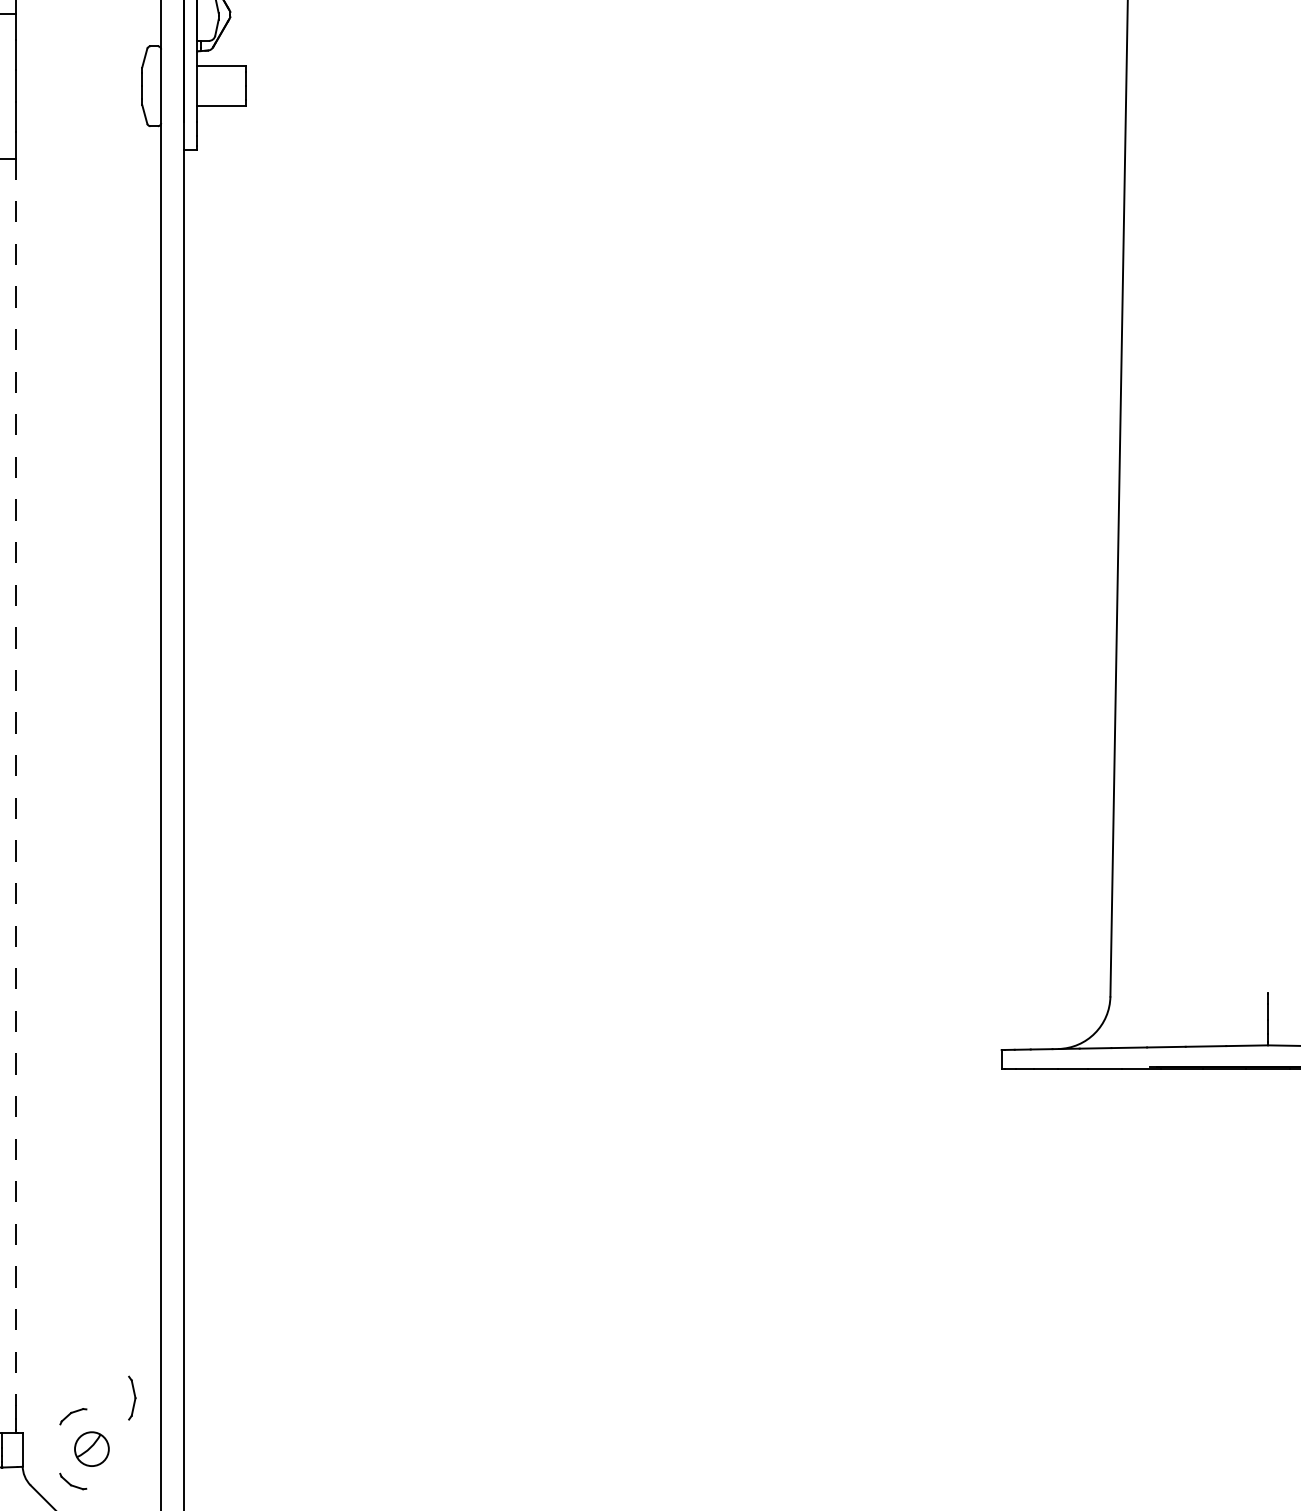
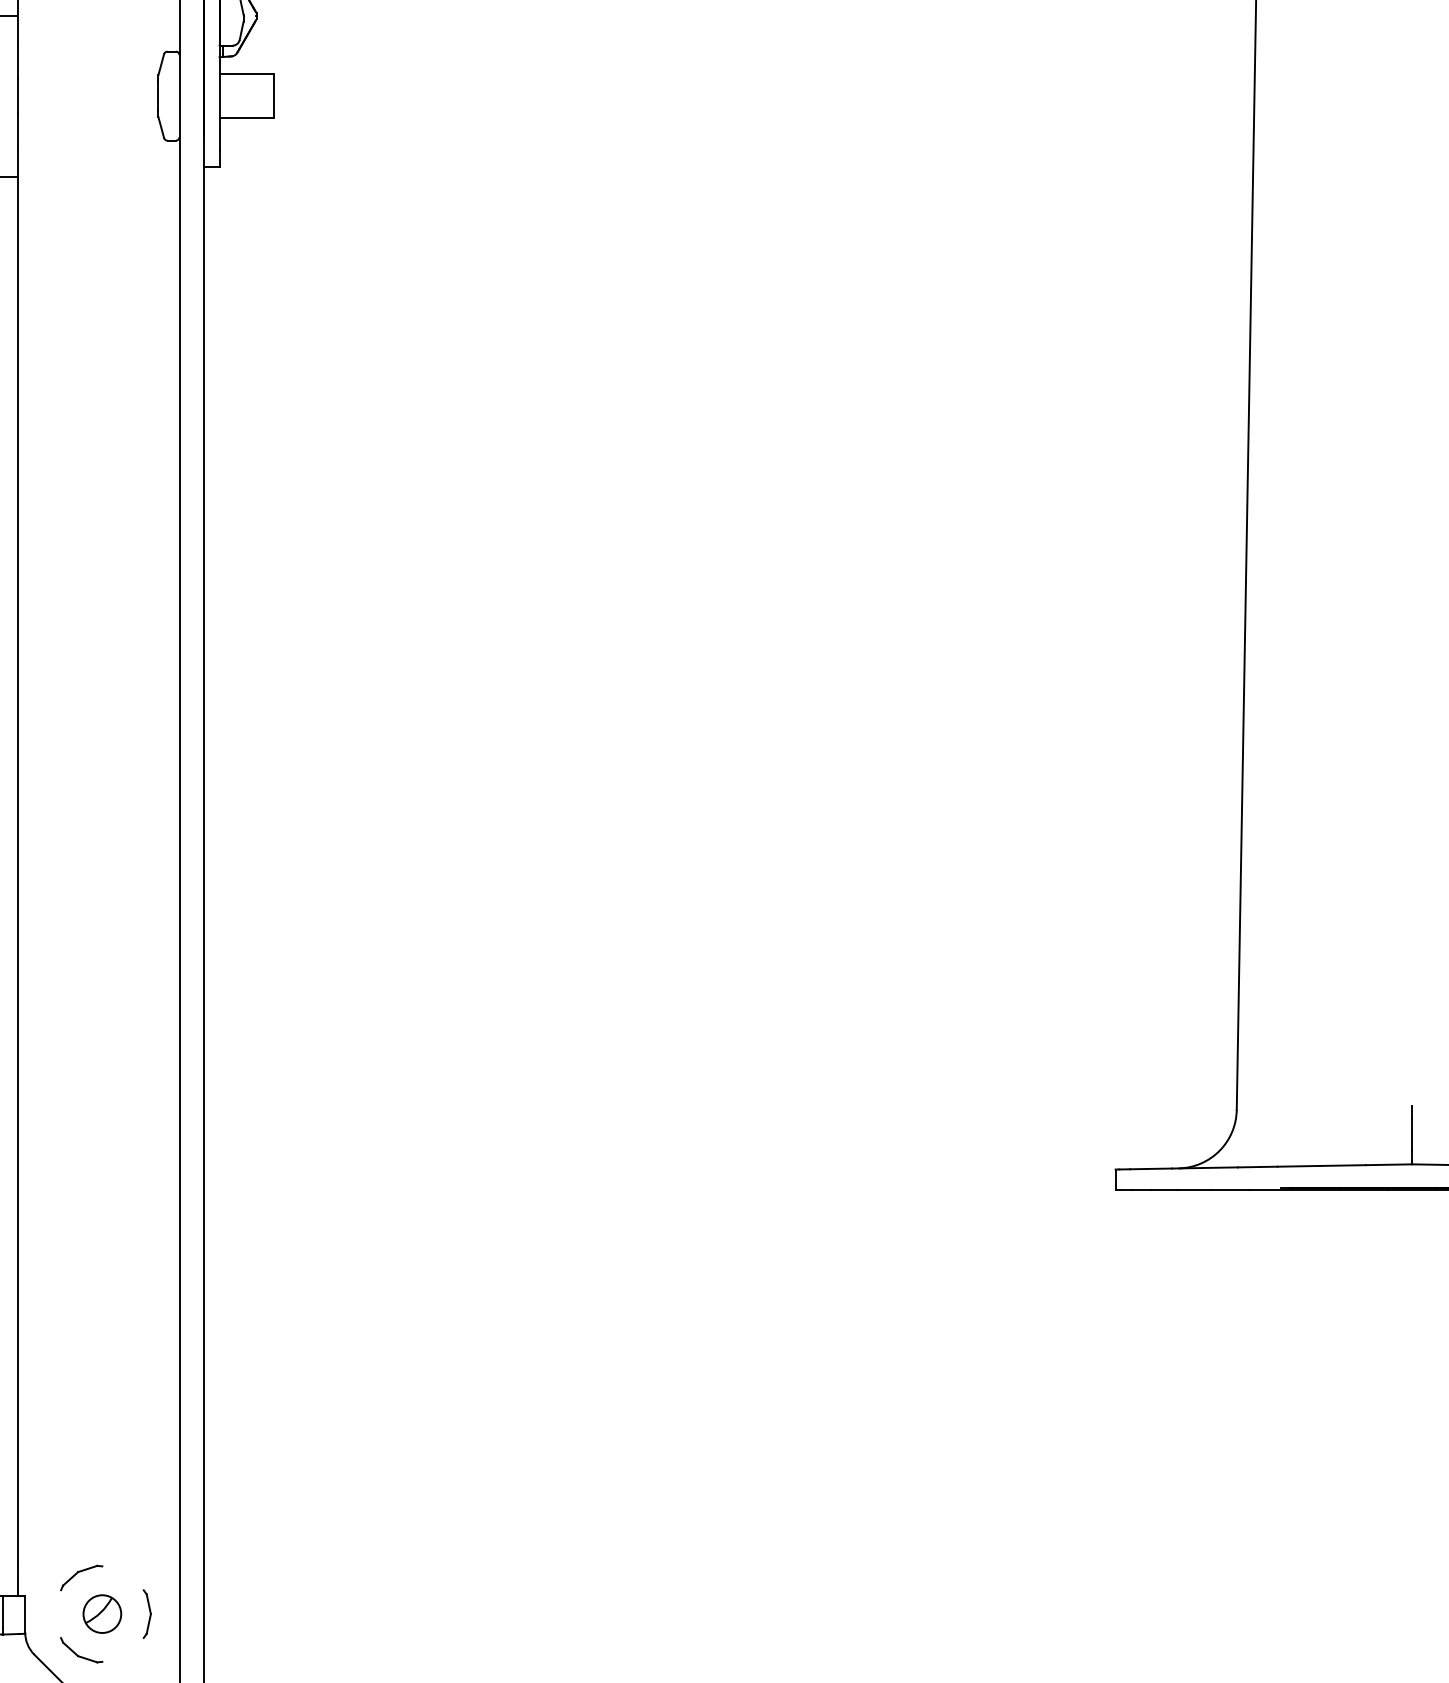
line: (15, 782) -> (17, 871), dashed -> solid
part: (132, 1397) -> (147, 1613), moved
part: (73, 1416) -> (81, 1577), size x1.43
part: (72, 1481) -> (80, 1650), size x1.43

